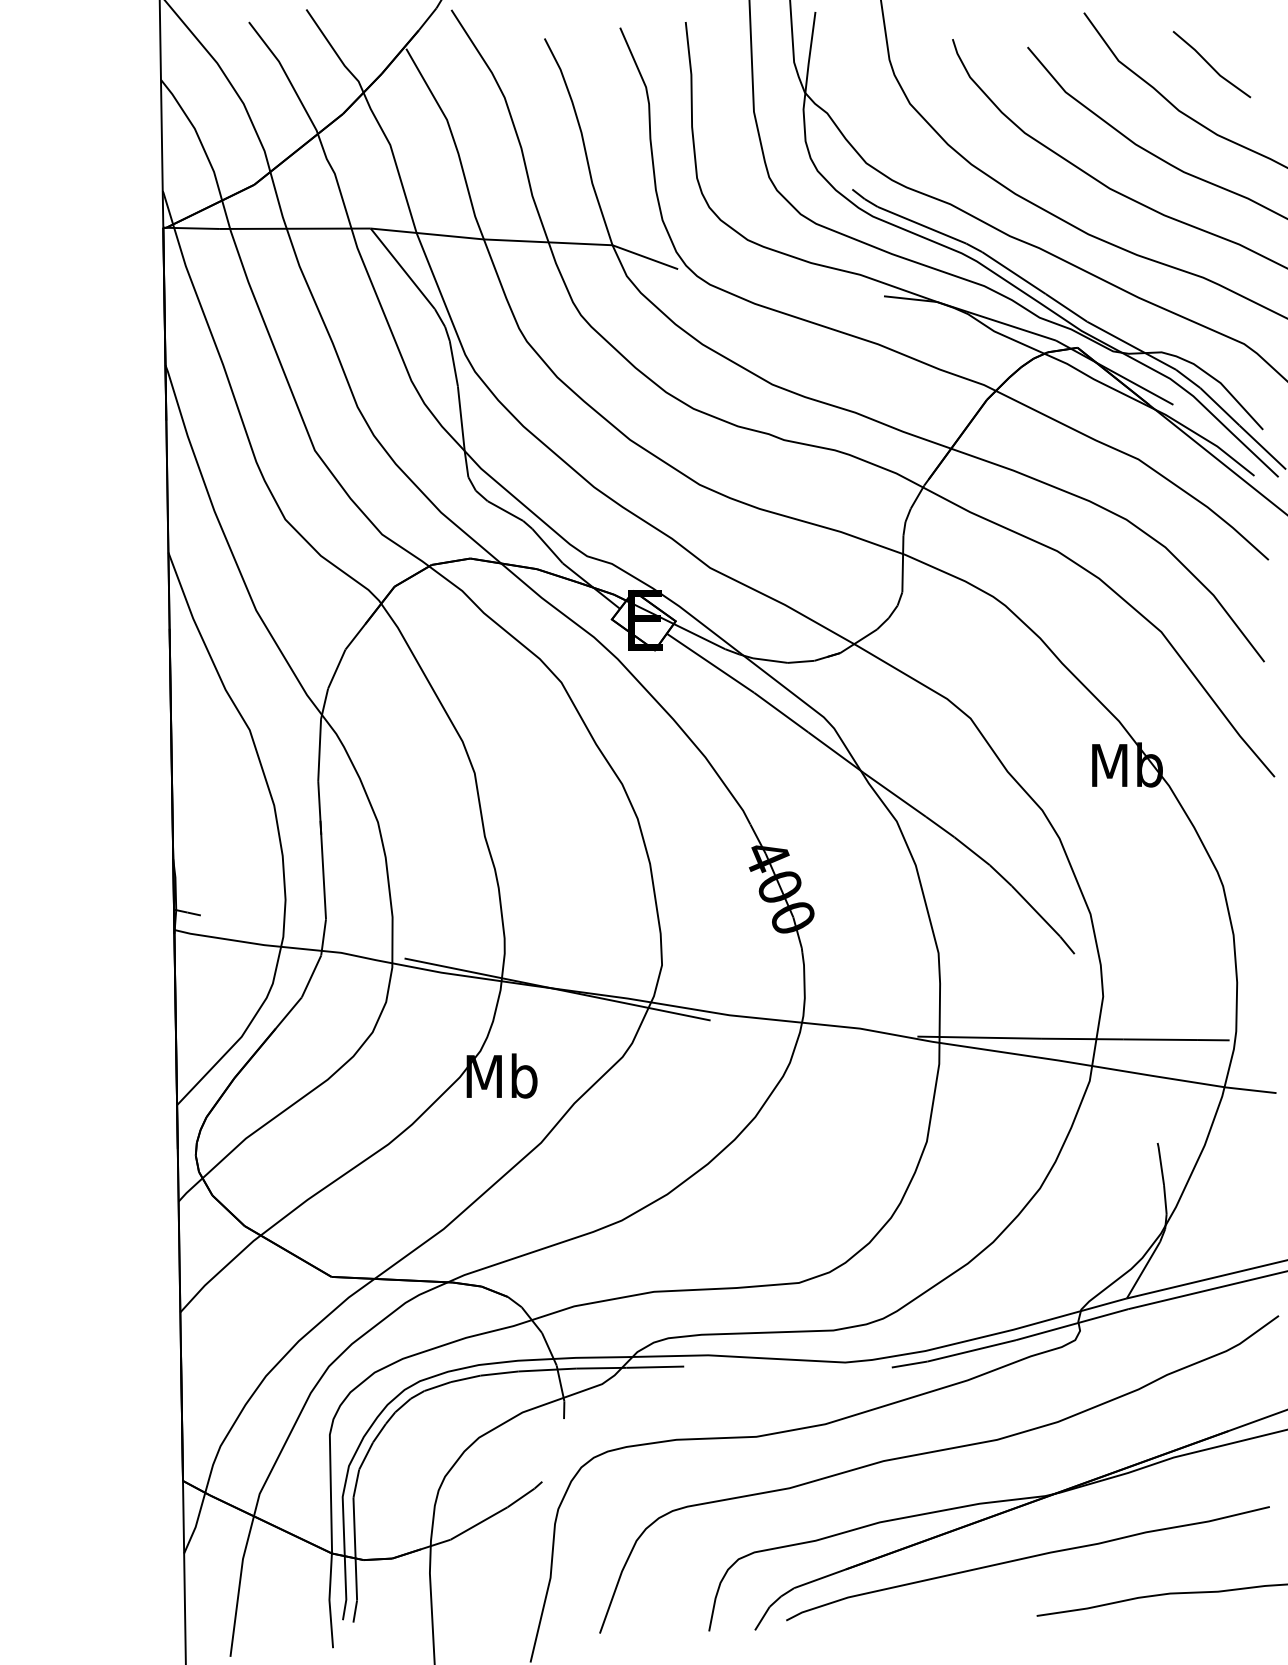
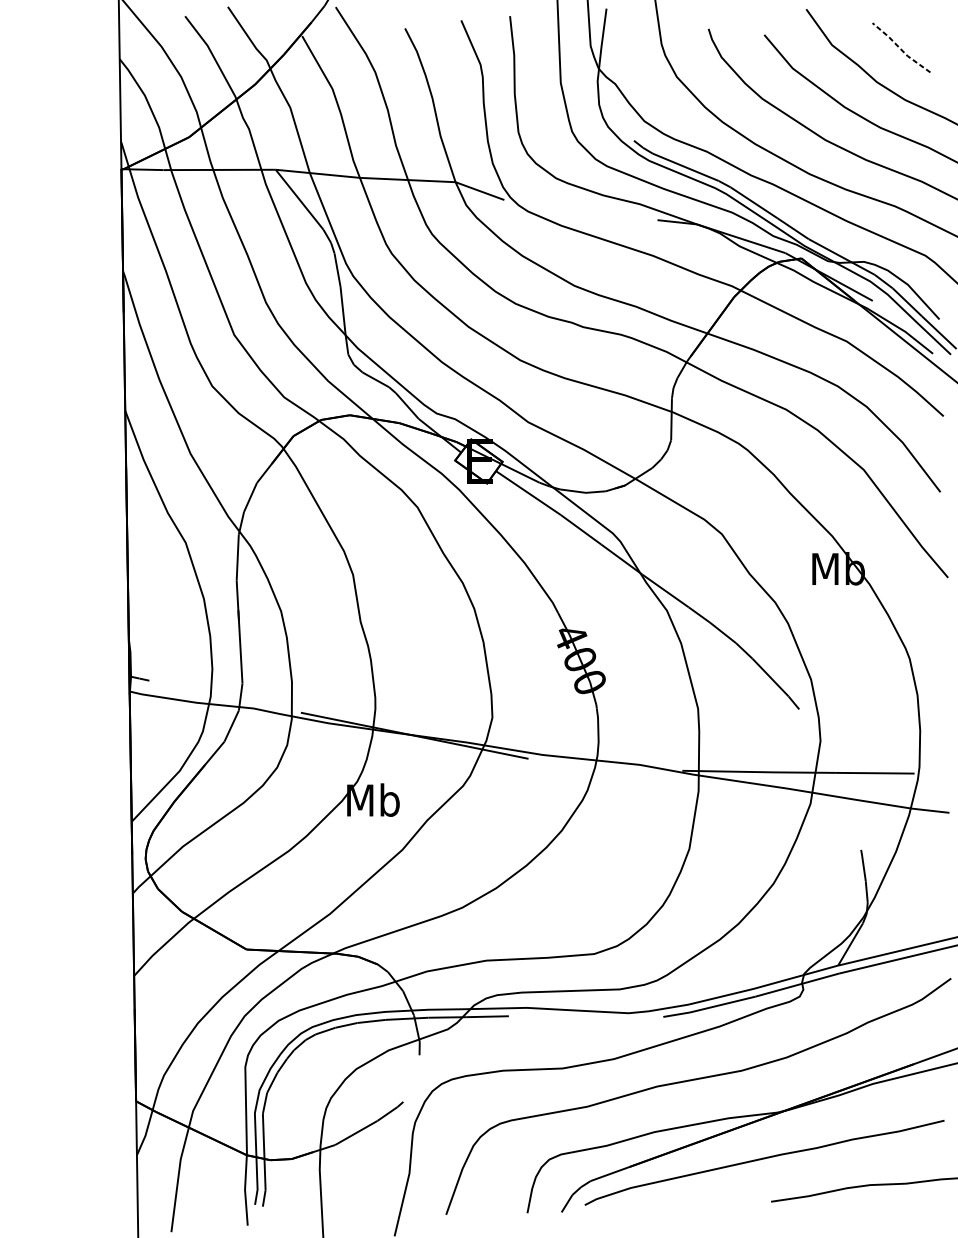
line: (1210, 65) -> (900, 48), solid -> dashed

